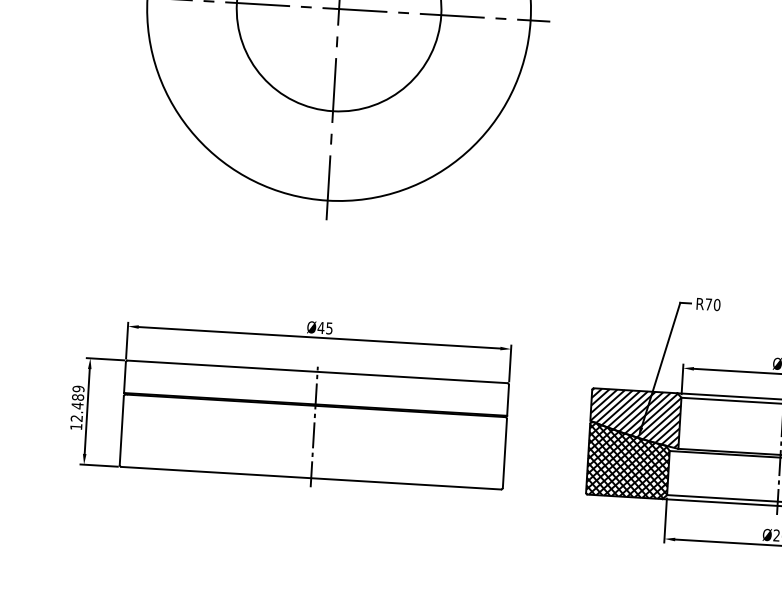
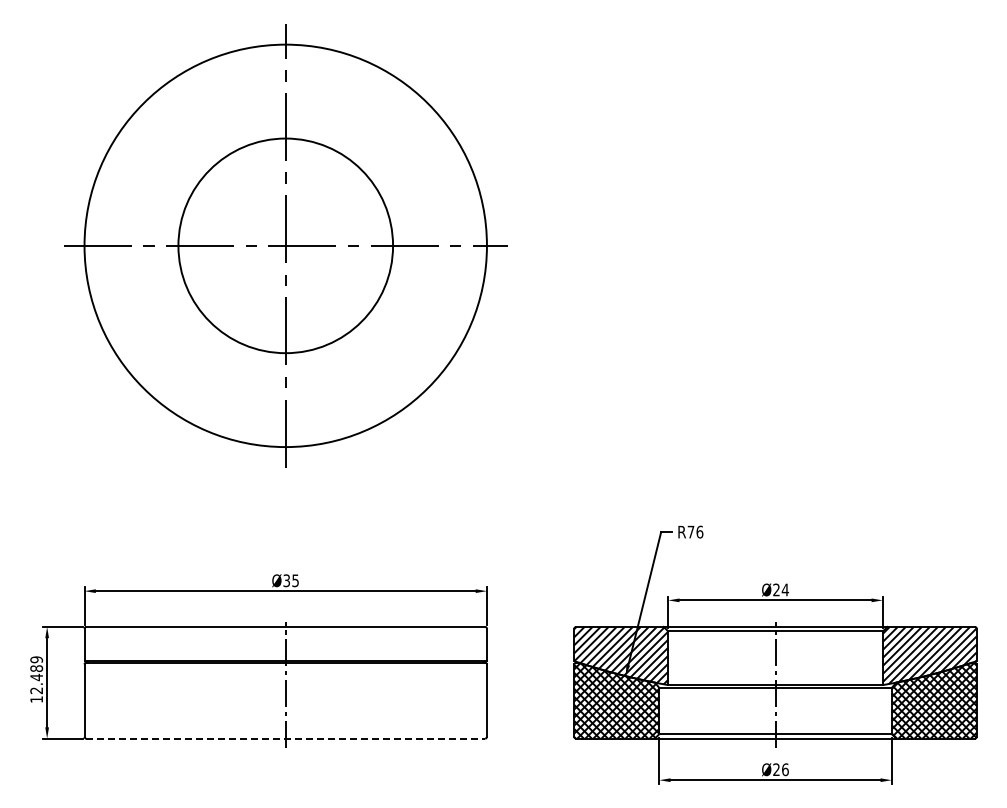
text: (716, 304) -> (699, 531), R70 -> R76
text: (320, 327) -> (286, 580), Ø45 -> Ø35
line: (311, 478) -> (286, 738), solid -> dashed

